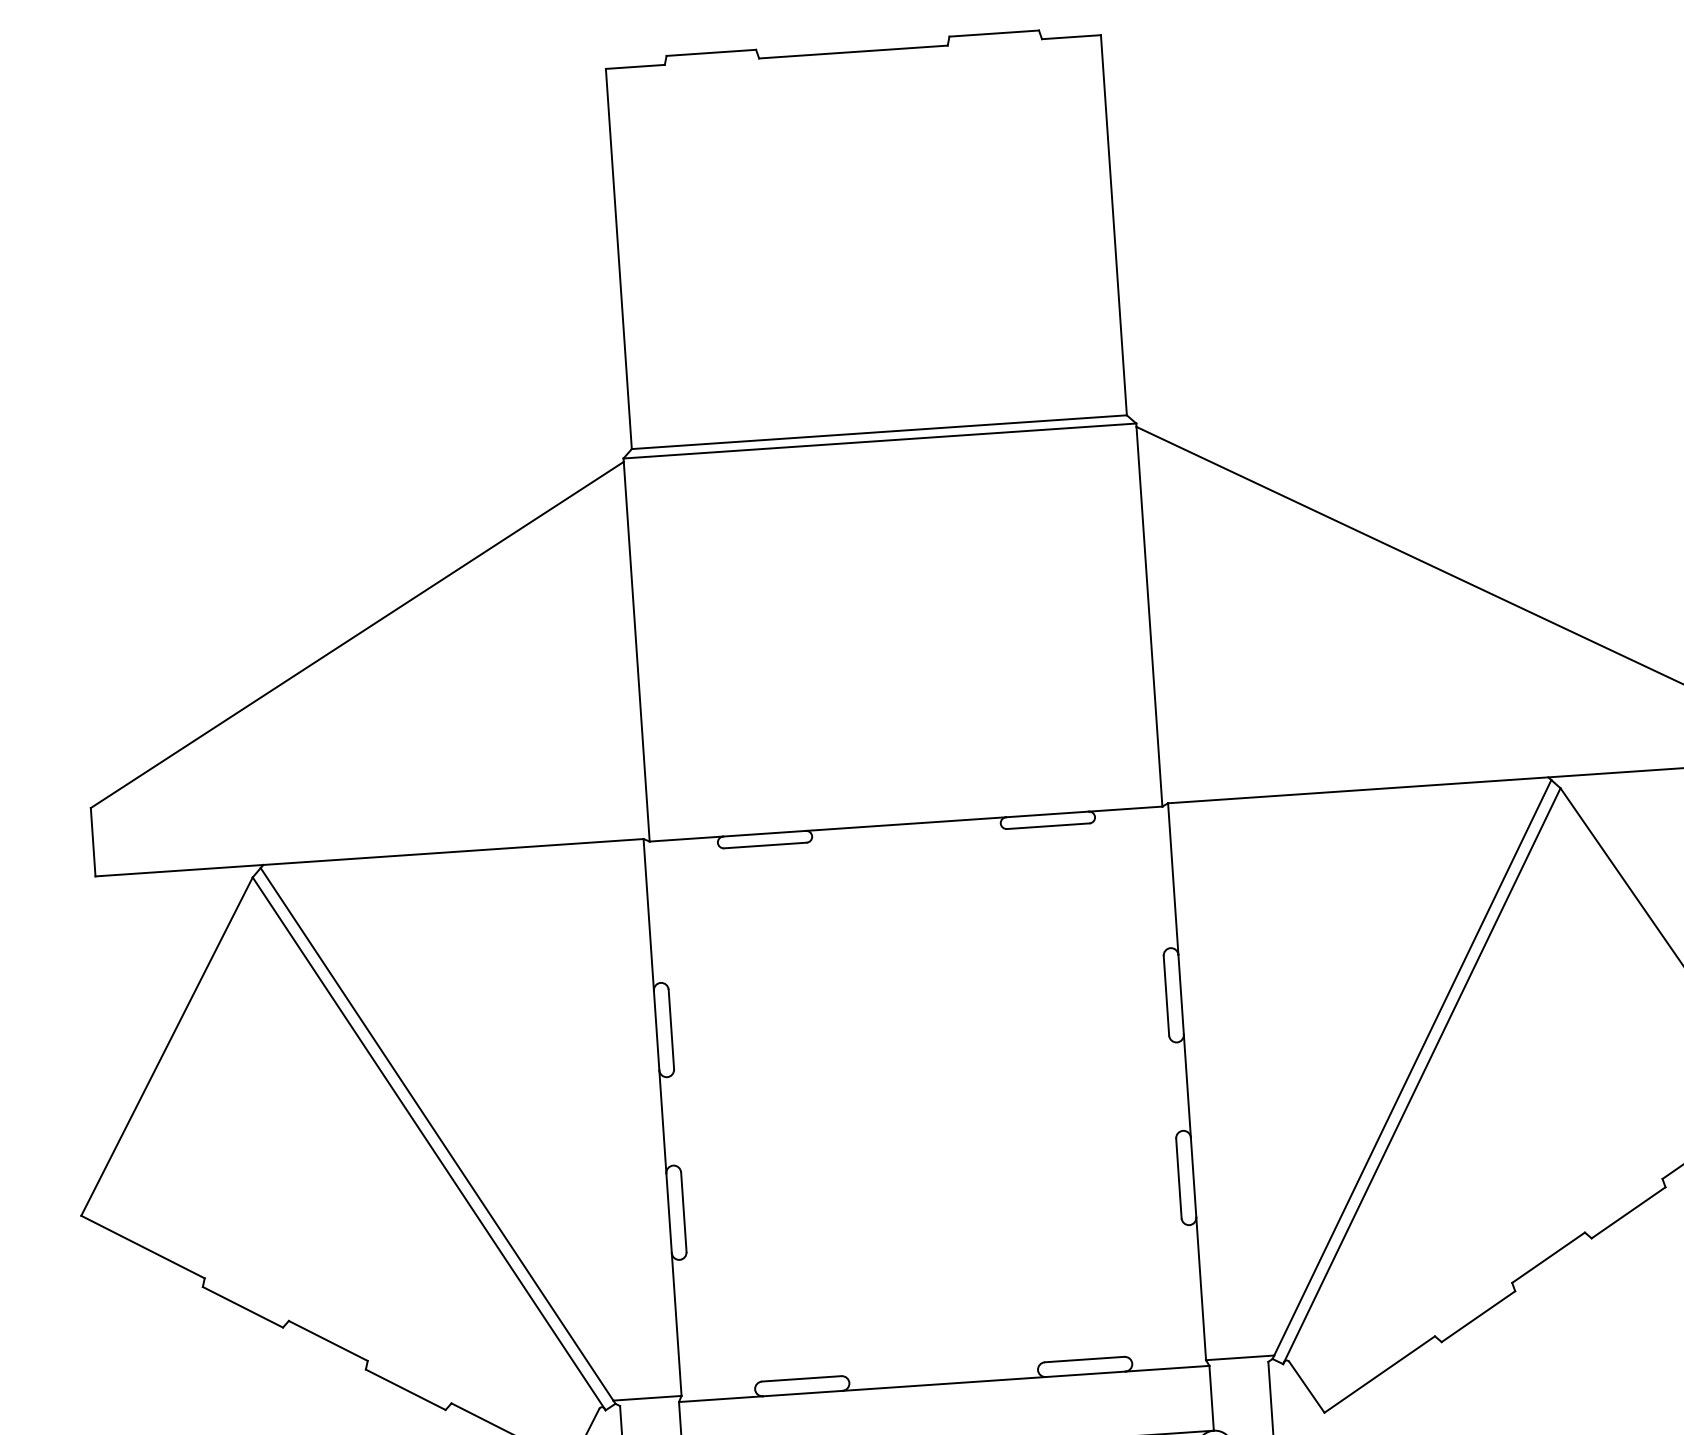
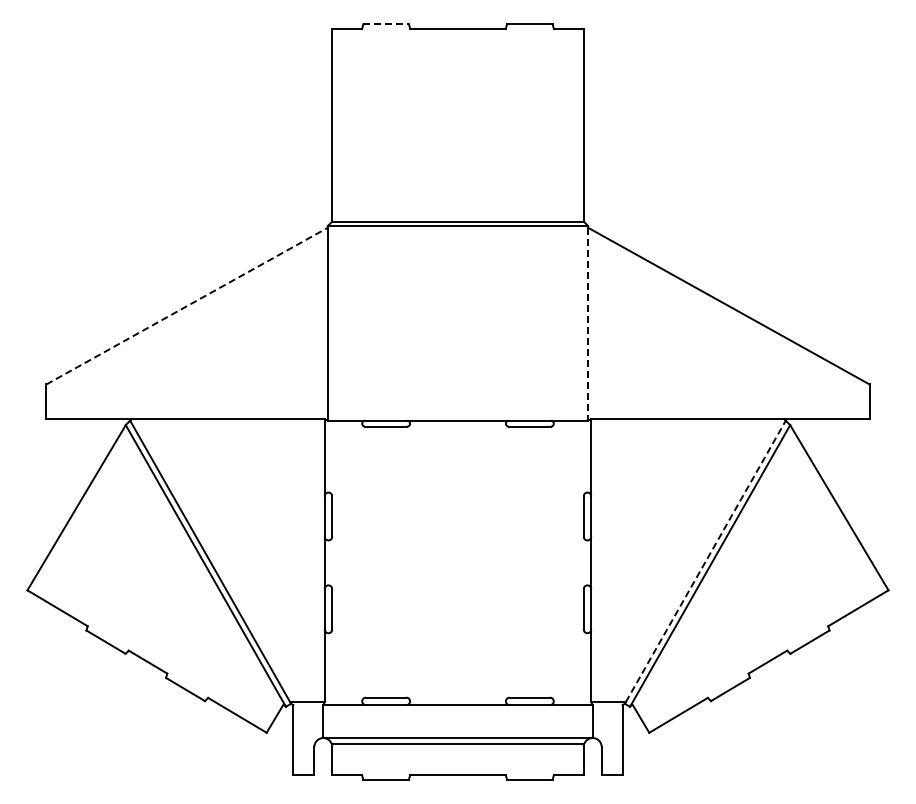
line: (712, 53) -> (386, 24), solid -> dashed
line: (1150, 617) -> (588, 324), solid -> dashed
line: (358, 633) -> (187, 305), solid -> dashed
line: (1412, 1068) -> (705, 561), solid -> dashed

